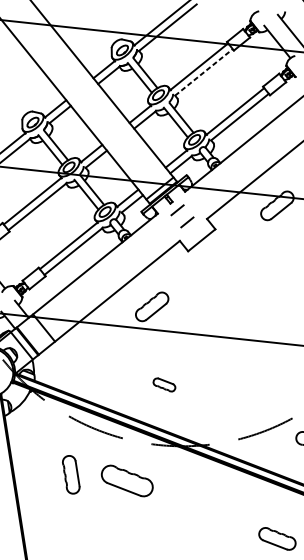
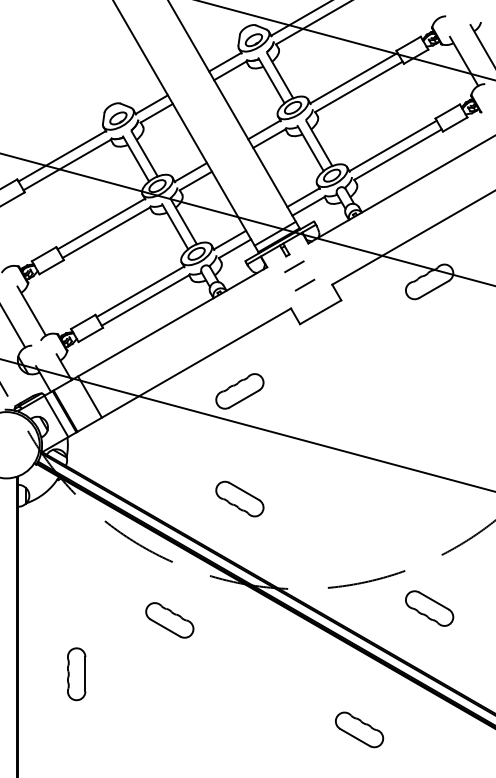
line: (203, 72) -> (358, 86), dashed -> solid
part: (164, 384) -> (239, 498), size x1.67
part: (71, 475) -> (76, 674), moved
part: (127, 481) -> (169, 620), size x0.71

